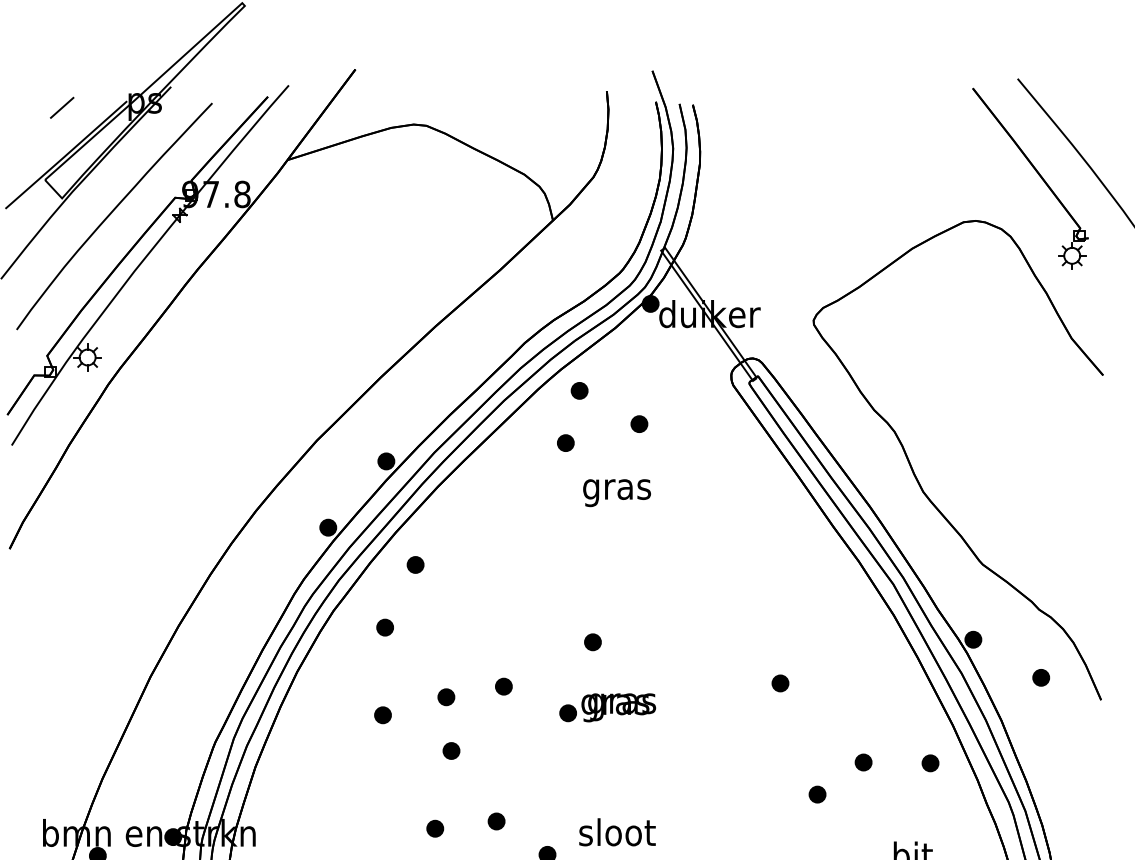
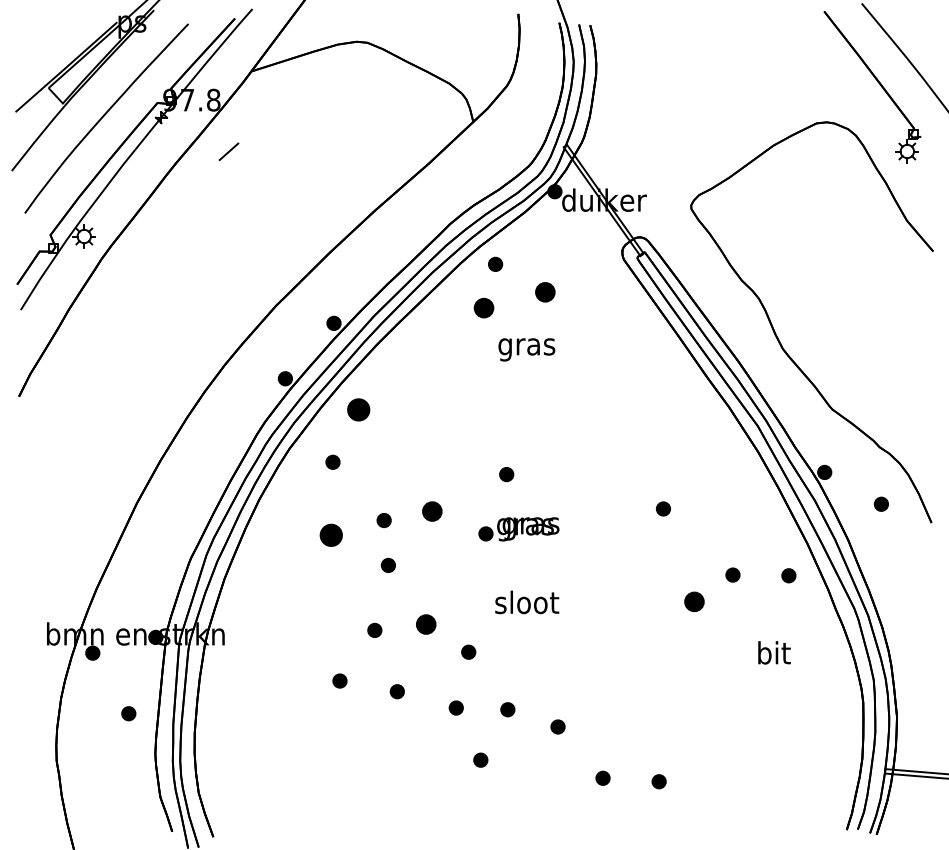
line: (61, 107) -> (228, 151), moved
part: (639, 423) -> (545, 291), size x1.4
part: (565, 442) -> (483, 307), size x1.4
part: (414, 564) -> (357, 409), size x1.6
part: (503, 686) -> (431, 511), size x1.4
part: (382, 715) -> (330, 535), size x1.6
part: (817, 794) -> (694, 601), size x1.4
part: (495, 820) -> (425, 623), size x1.4
text: (617, 832) -> (527, 602), moved

